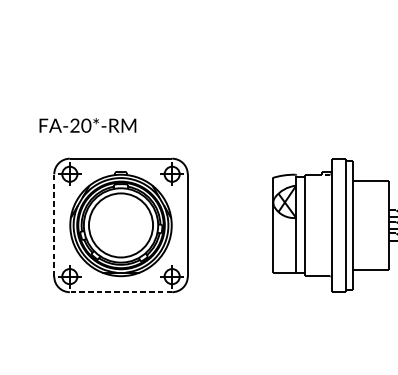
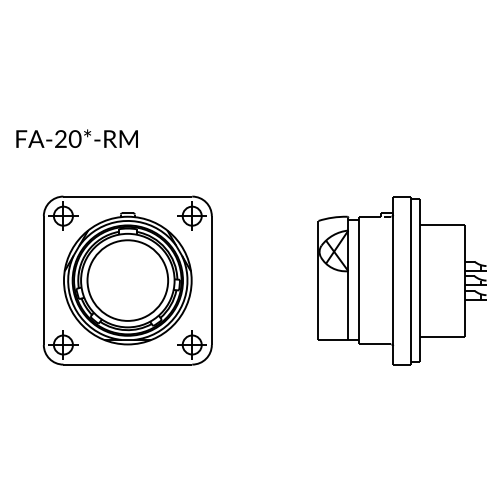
text: (87, 125) -> (76, 138), moved
line: (54, 225) -> (43, 280), dashed -> solid
line: (120, 292) -> (127, 364), dashed -> solid

